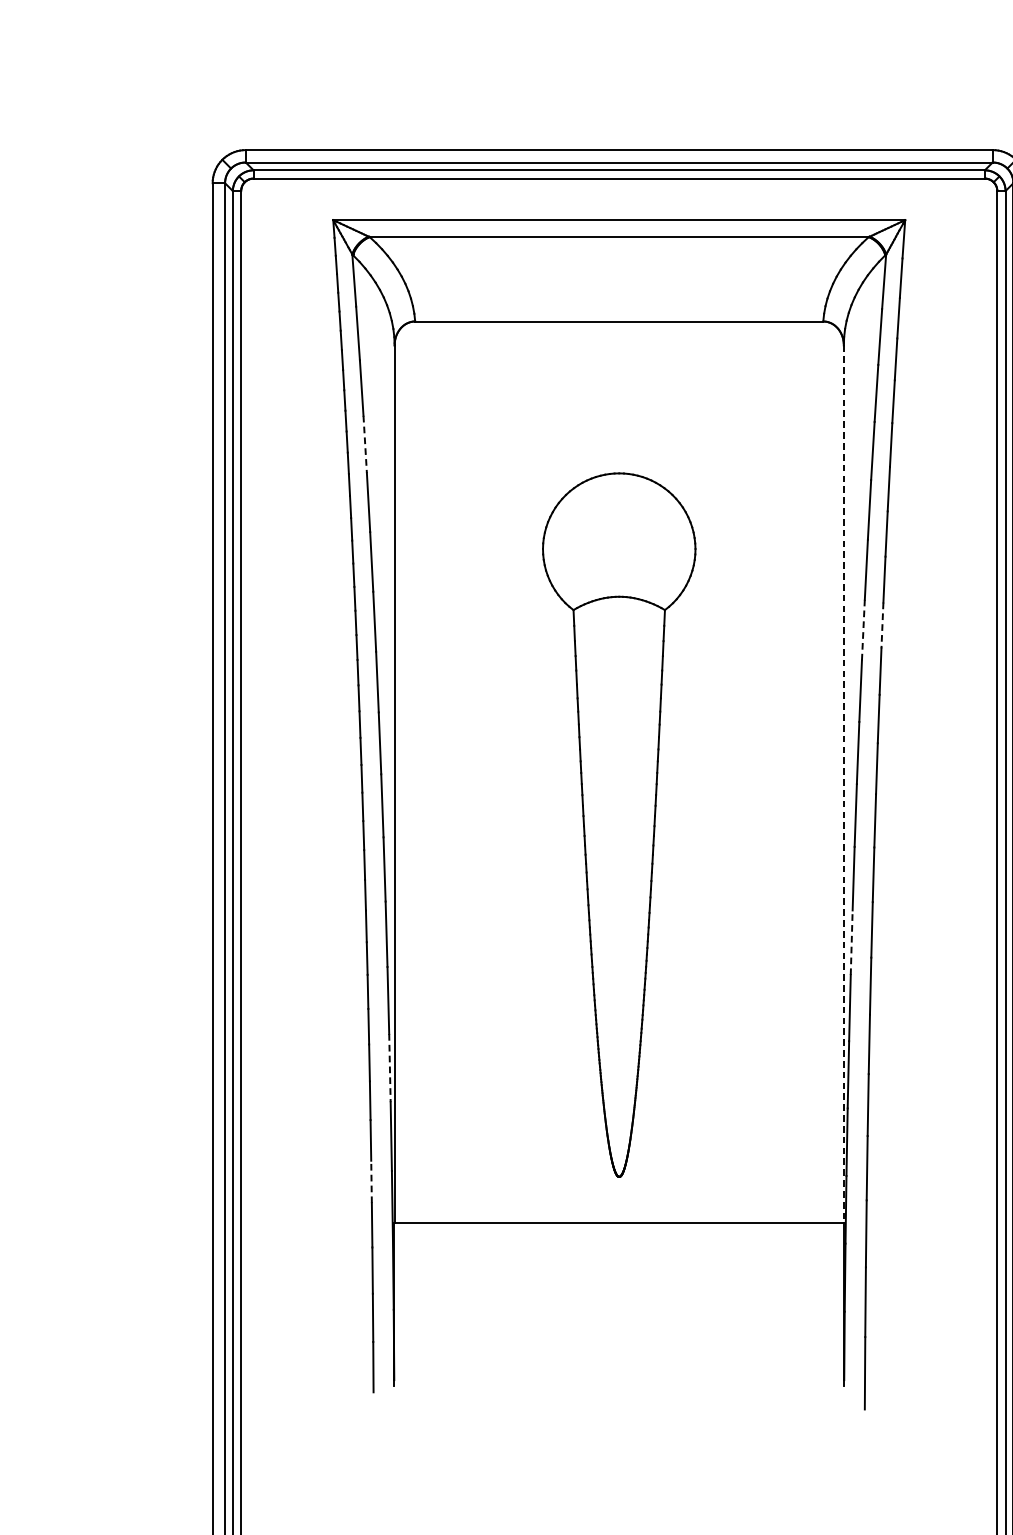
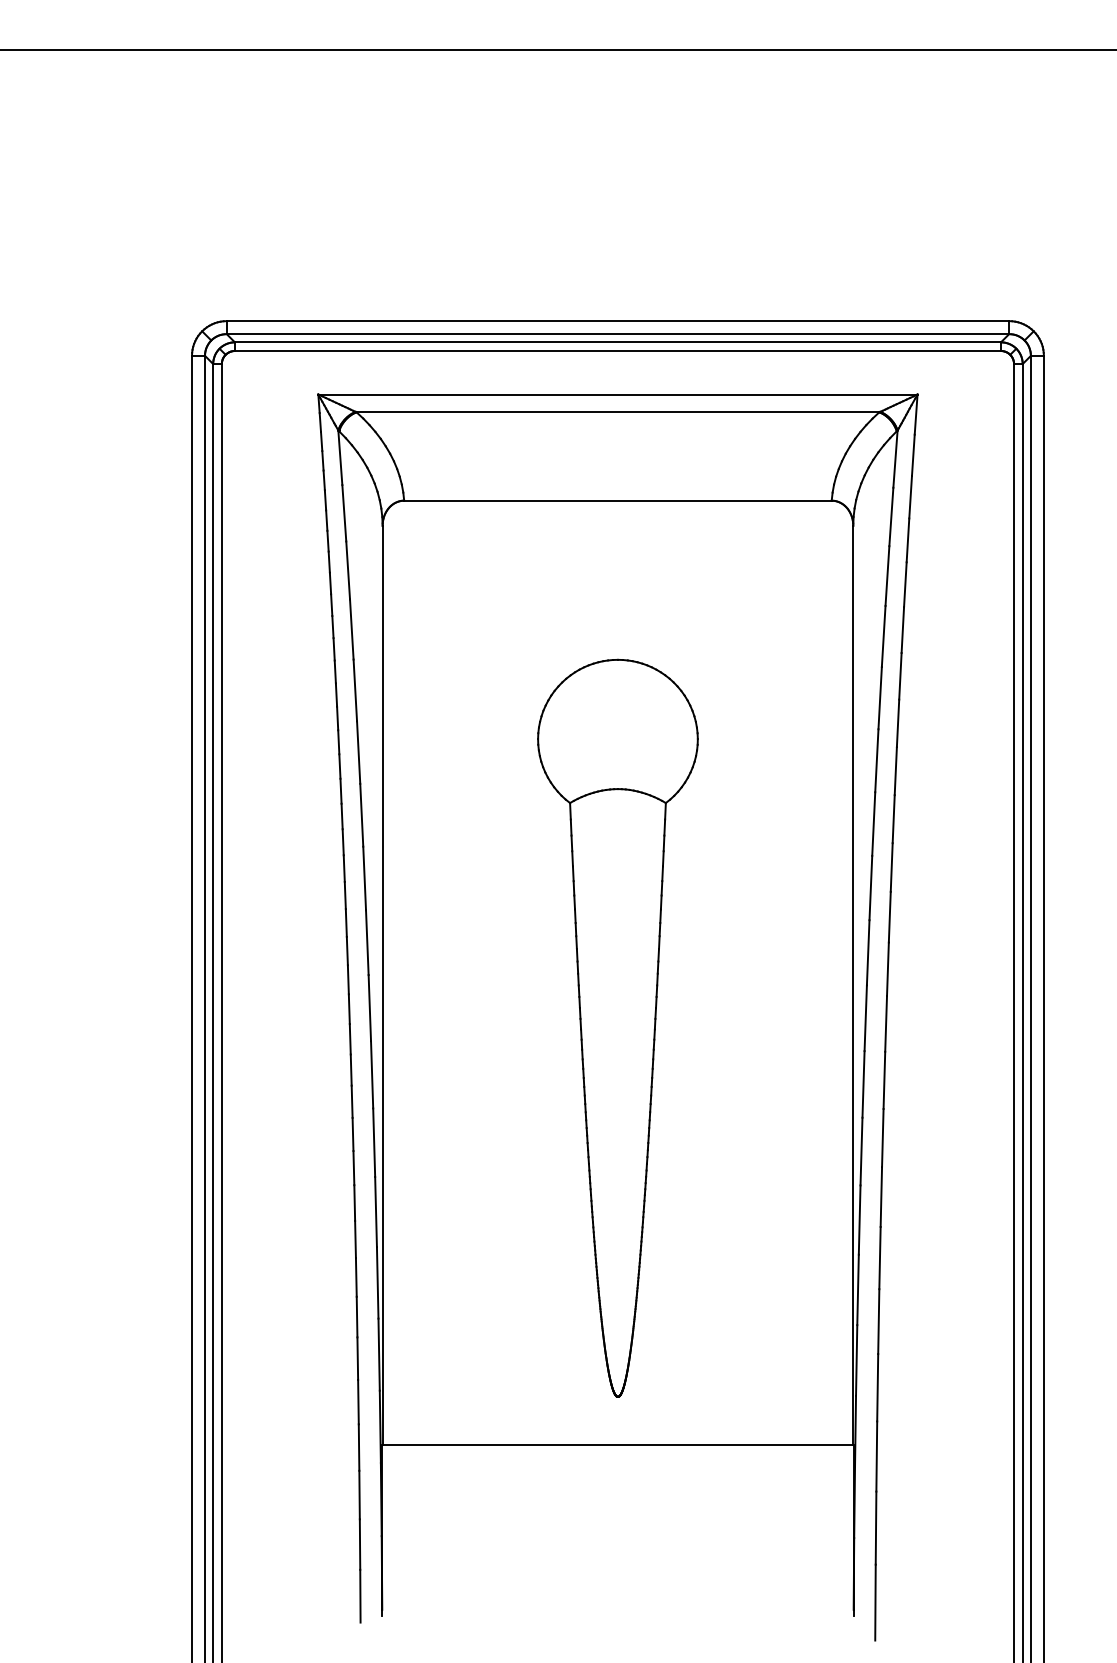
line: (364, 445) -> (351, 630), dashed -> solid
line: (882, 625) -> (893, 819), dashed -> solid
line: (863, 630) -> (873, 824), dashed -> solid
line: (844, 784) -> (853, 985), dashed -> solid
line: (851, 942) -> (861, 1151), dashed -> solid
line: (389, 1067) -> (377, 1282), dashed -> solid
line: (371, 1181) -> (358, 1401), dashed -> solid

